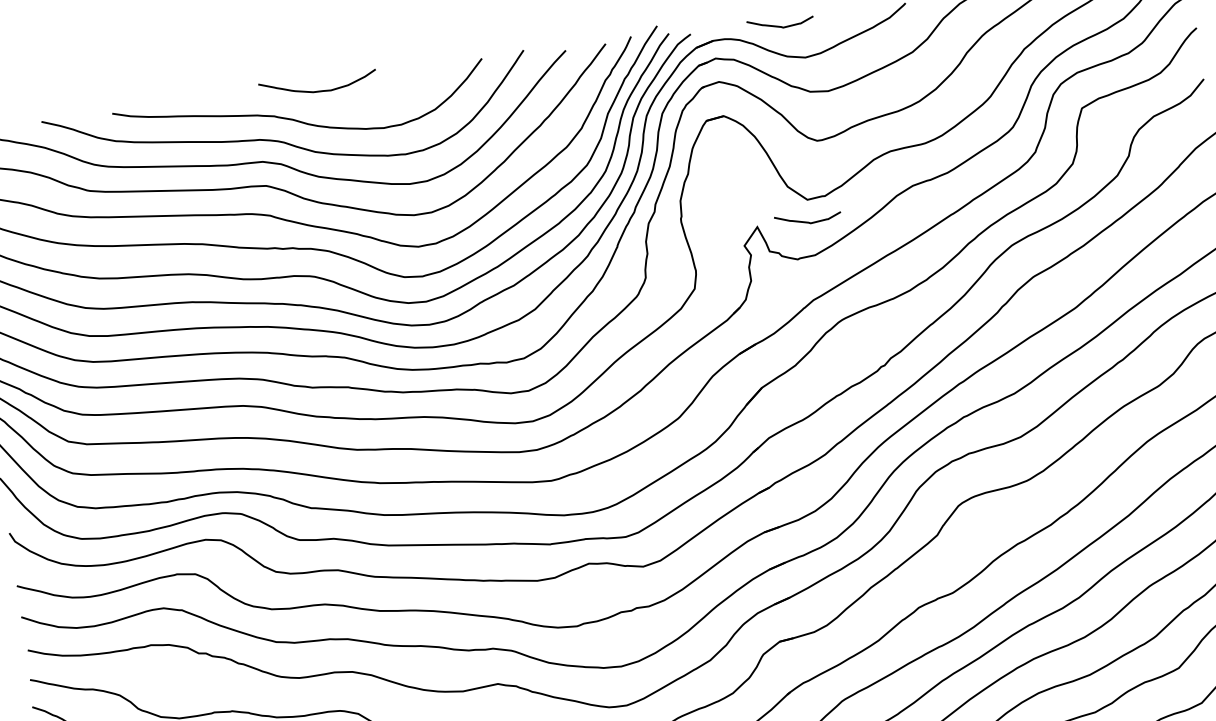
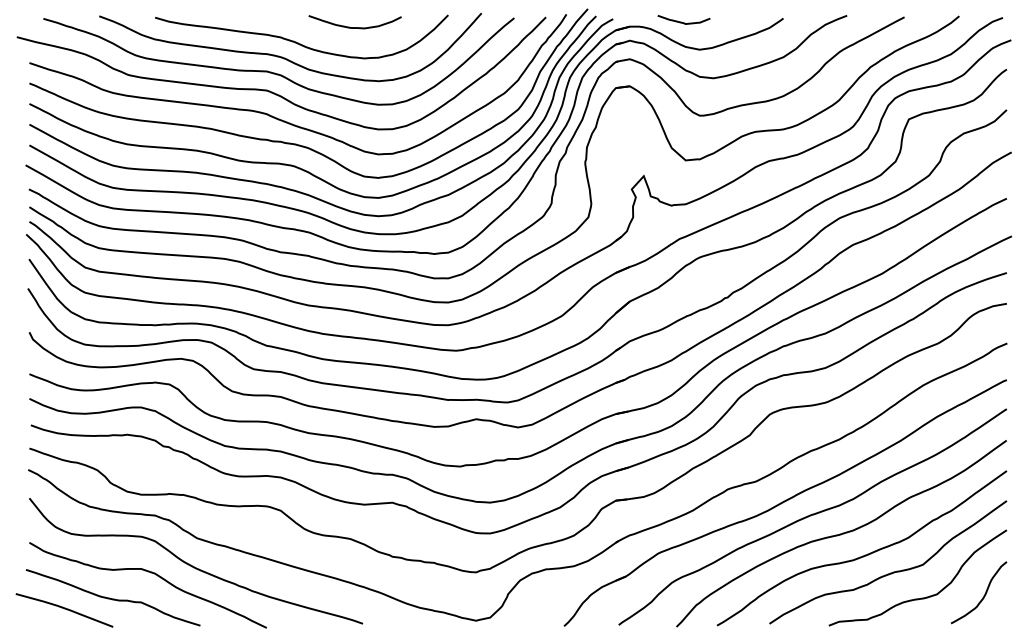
curve: (318, 90) -> (354, 27), moved
curve: (804, 220) -> (681, 176), removed

